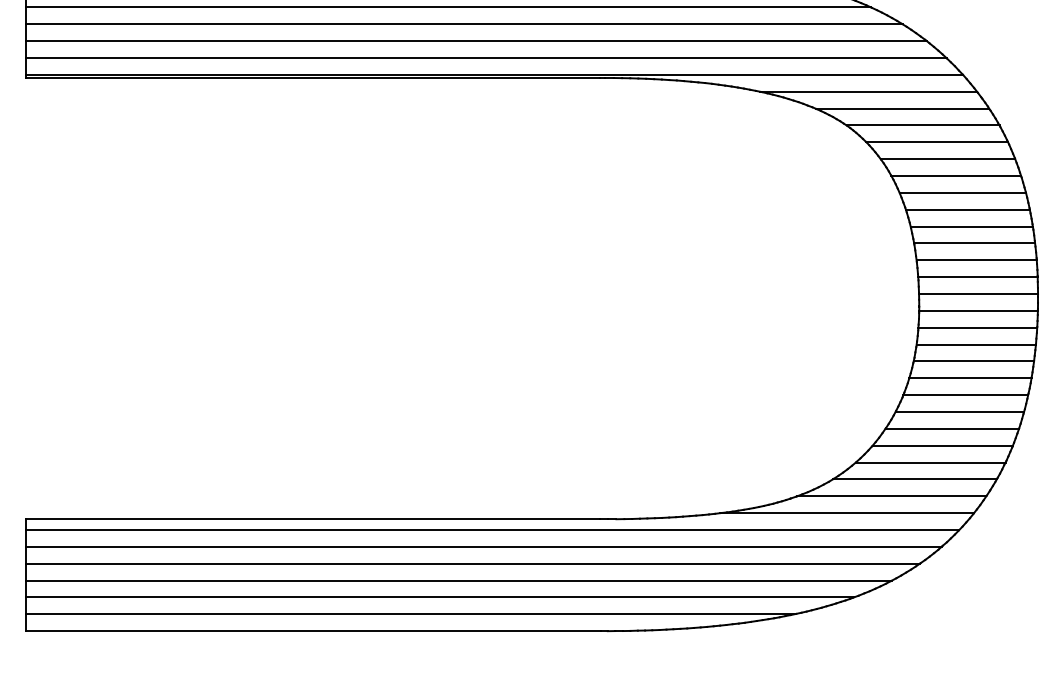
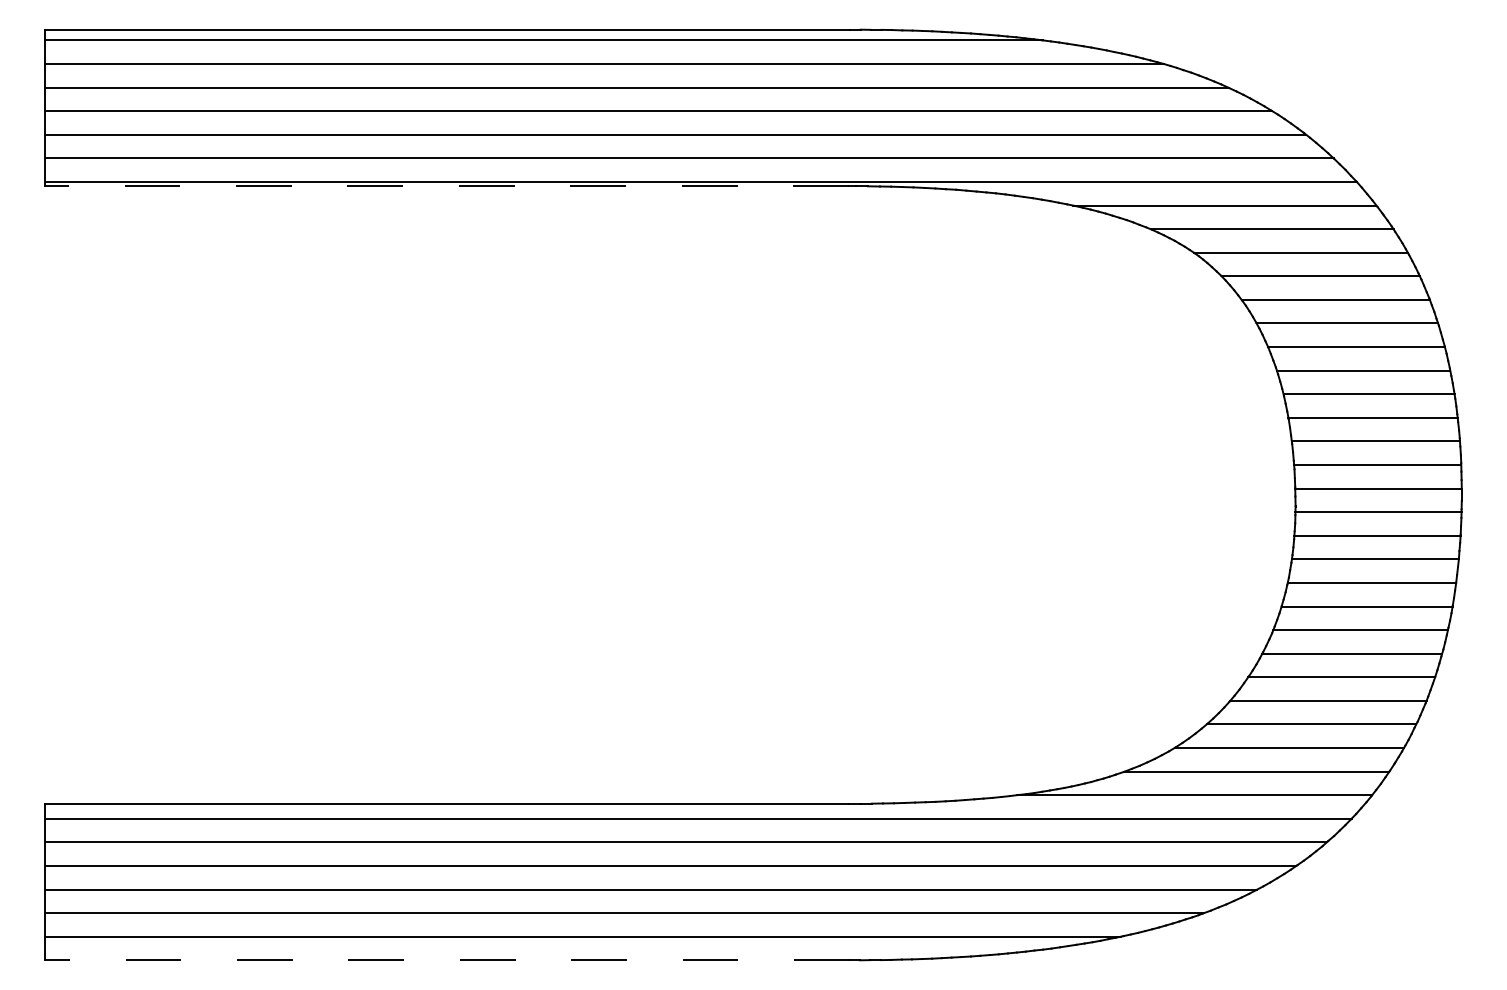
line: (313, 78) -> (447, 186), solid -> dashed
line: (313, 631) -> (447, 960), solid -> dashed

